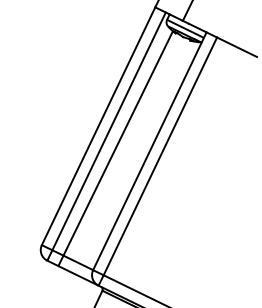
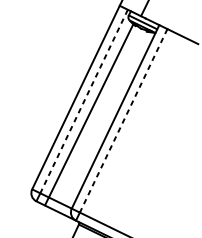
line: (109, 131) -> (84, 101), solid -> dashed
line: (160, 156) -> (123, 120), solid -> dashed

